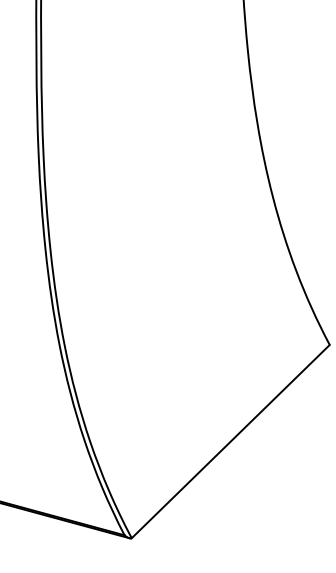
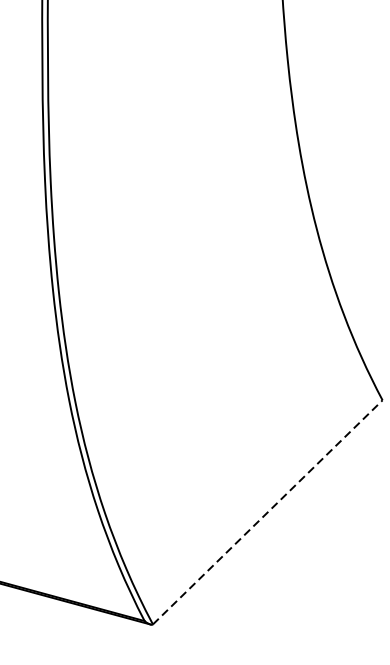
line: (231, 441) -> (268, 512), solid -> dashed

